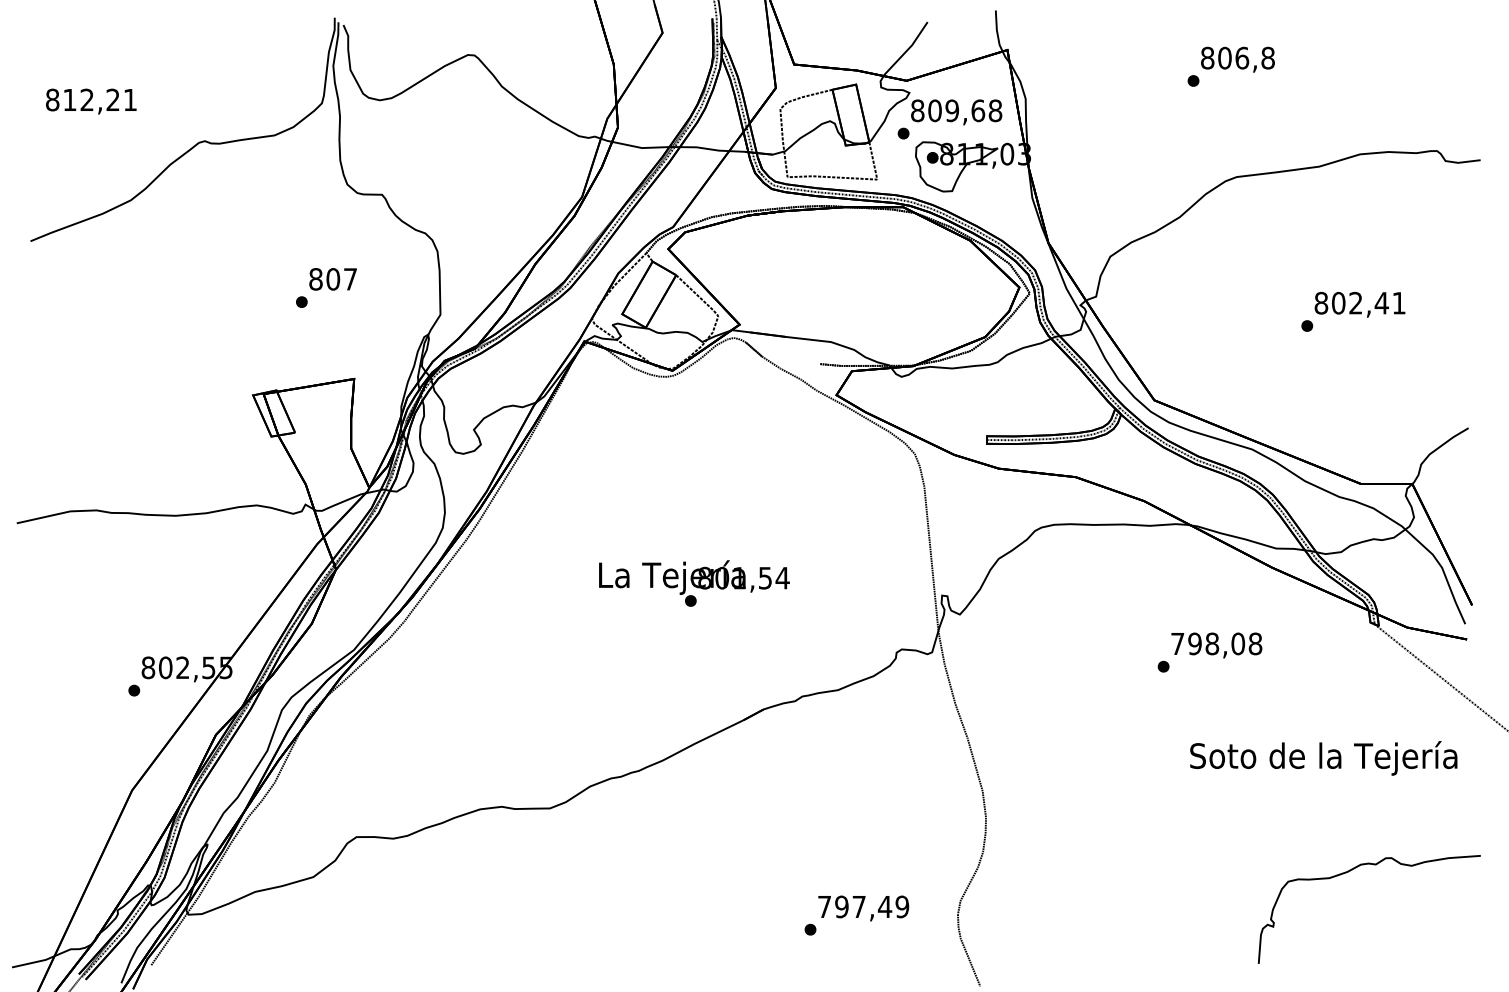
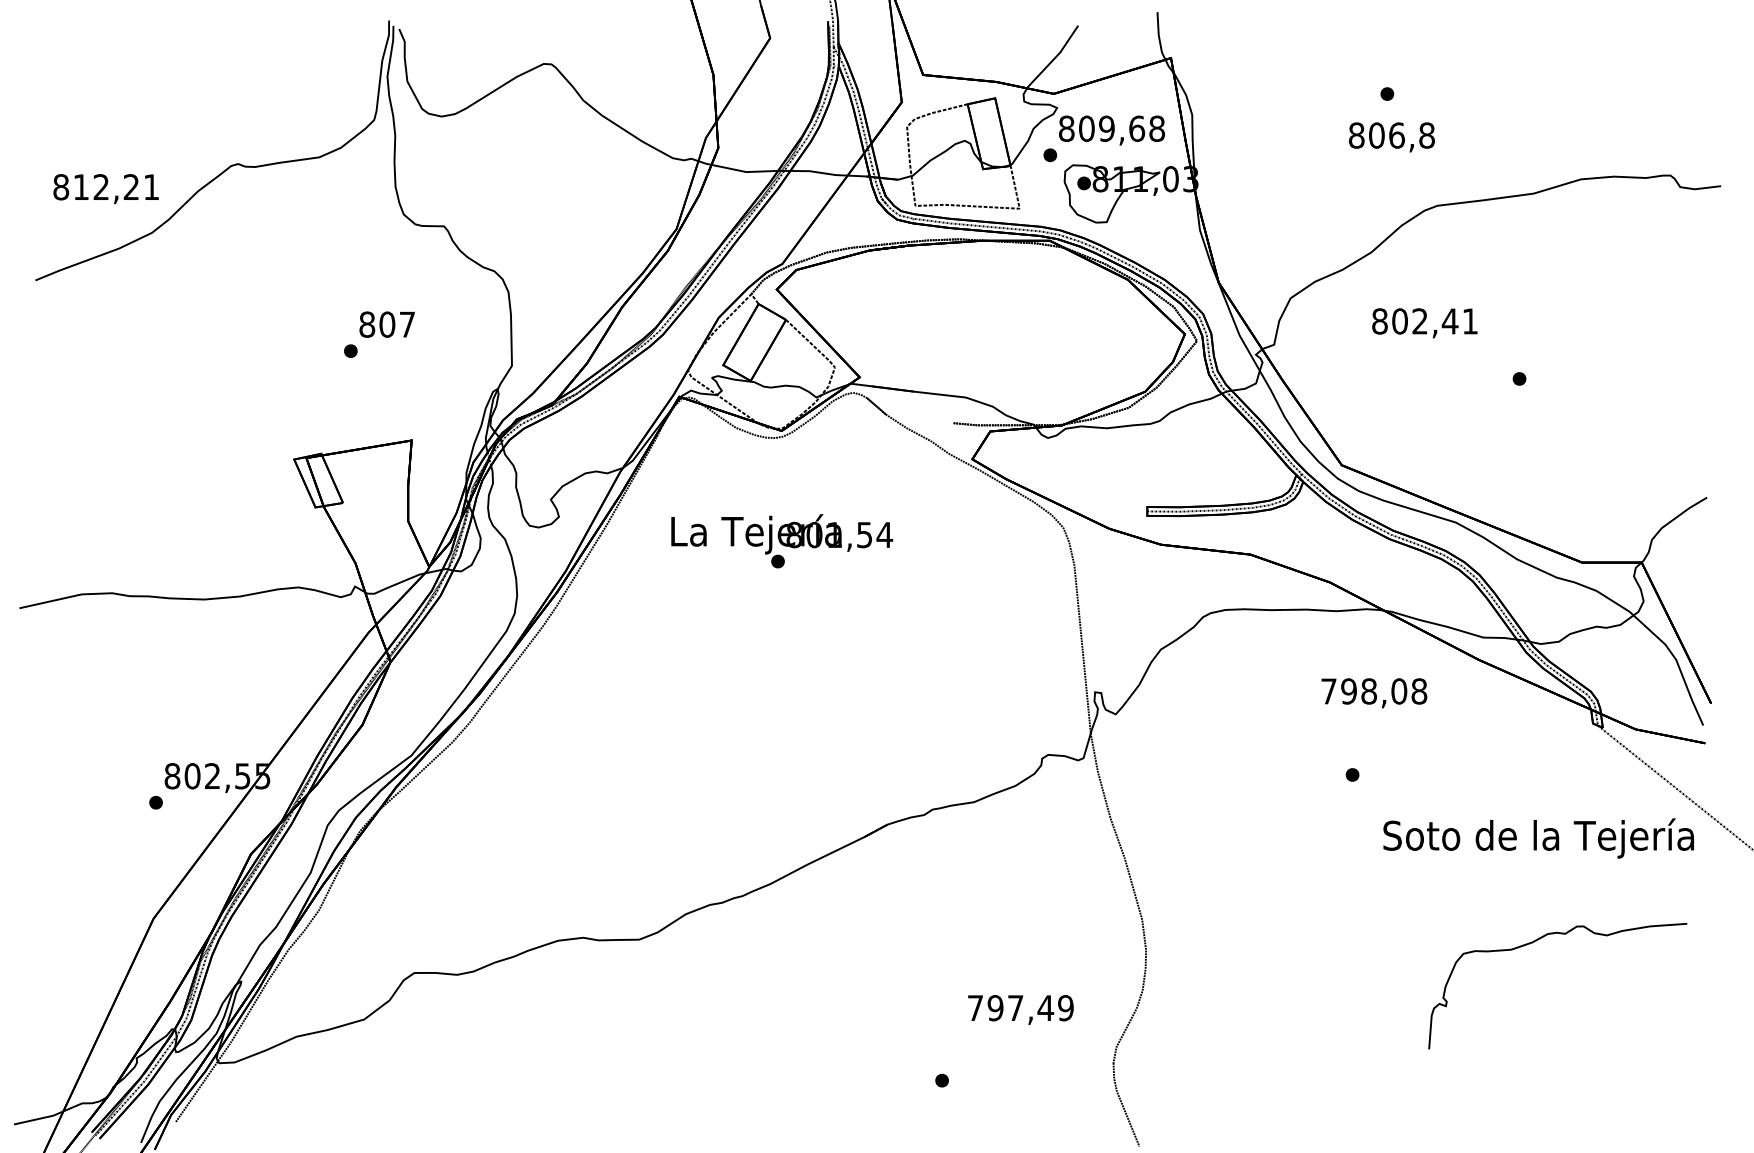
text: (1237, 59) -> (1391, 137), moved
text: (90, 101) -> (105, 189), moved
text: (1359, 305) -> (1424, 323), moved
text: (694, 583) -> (782, 541), moved
text: (1216, 645) -> (1374, 693), moved
text: (1323, 758) -> (1538, 838), moved
curve: (1349, 871) -> (1534, 942), moved
text: (863, 908) -> (1020, 1009), moved

